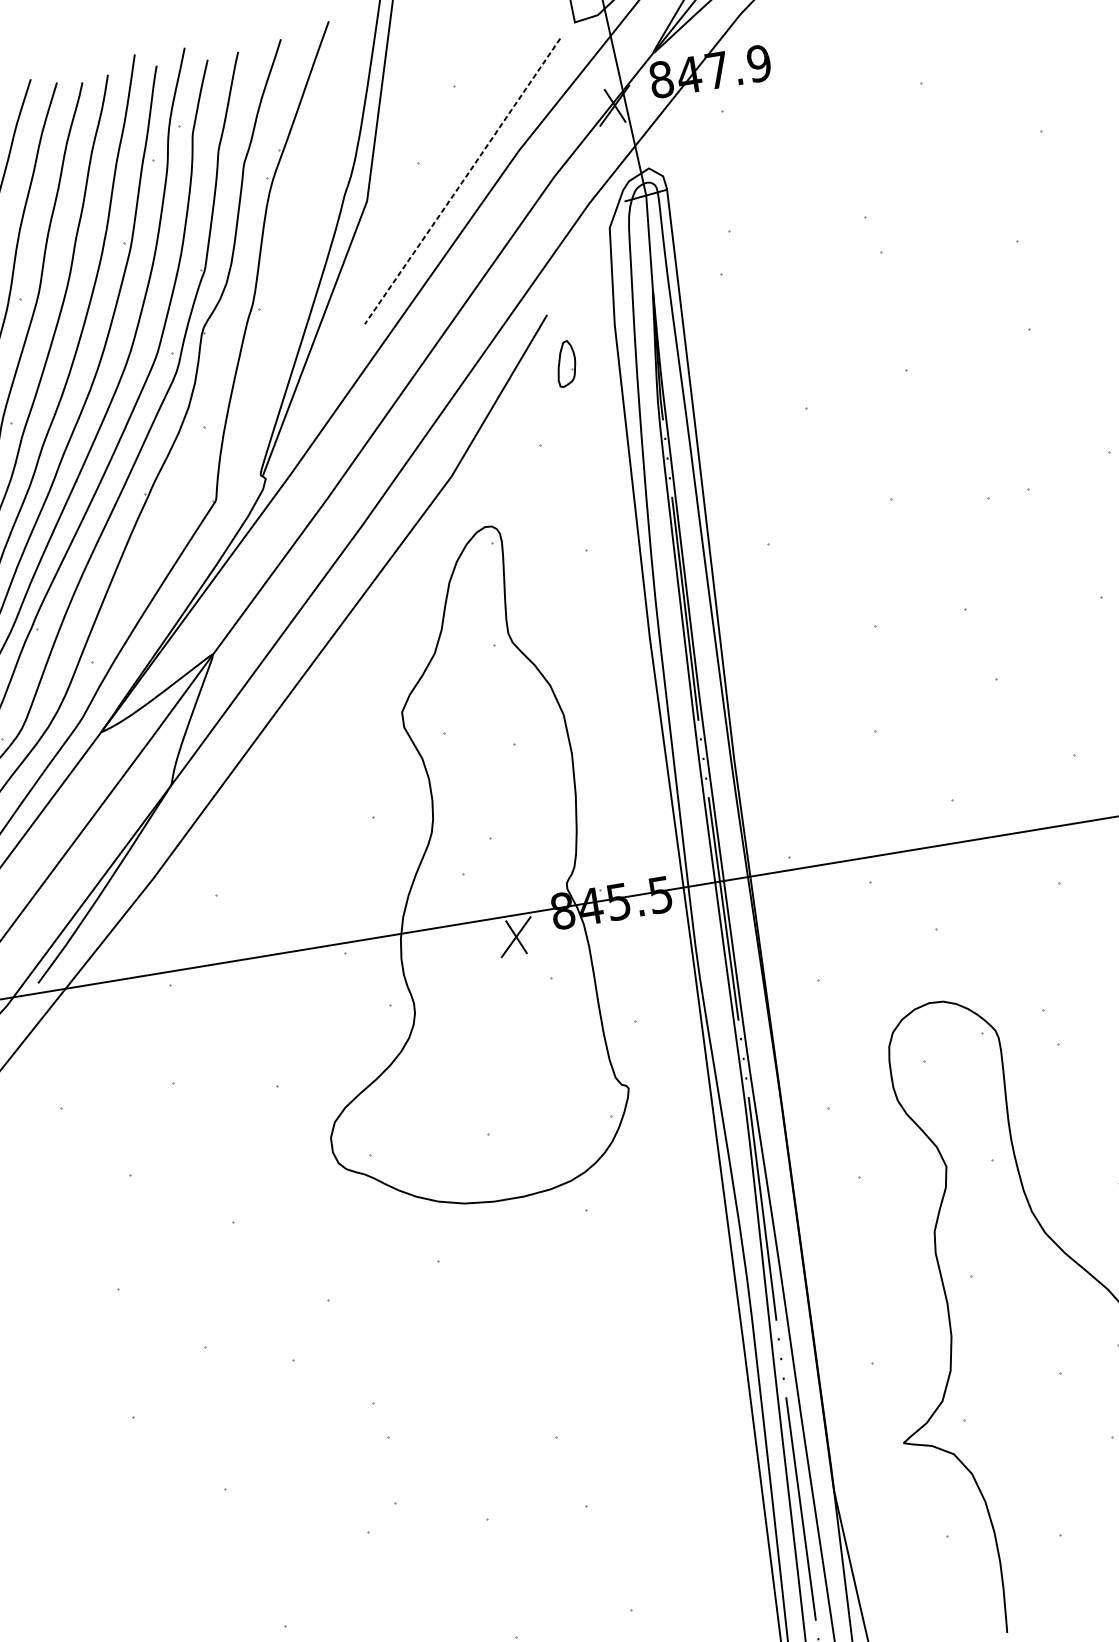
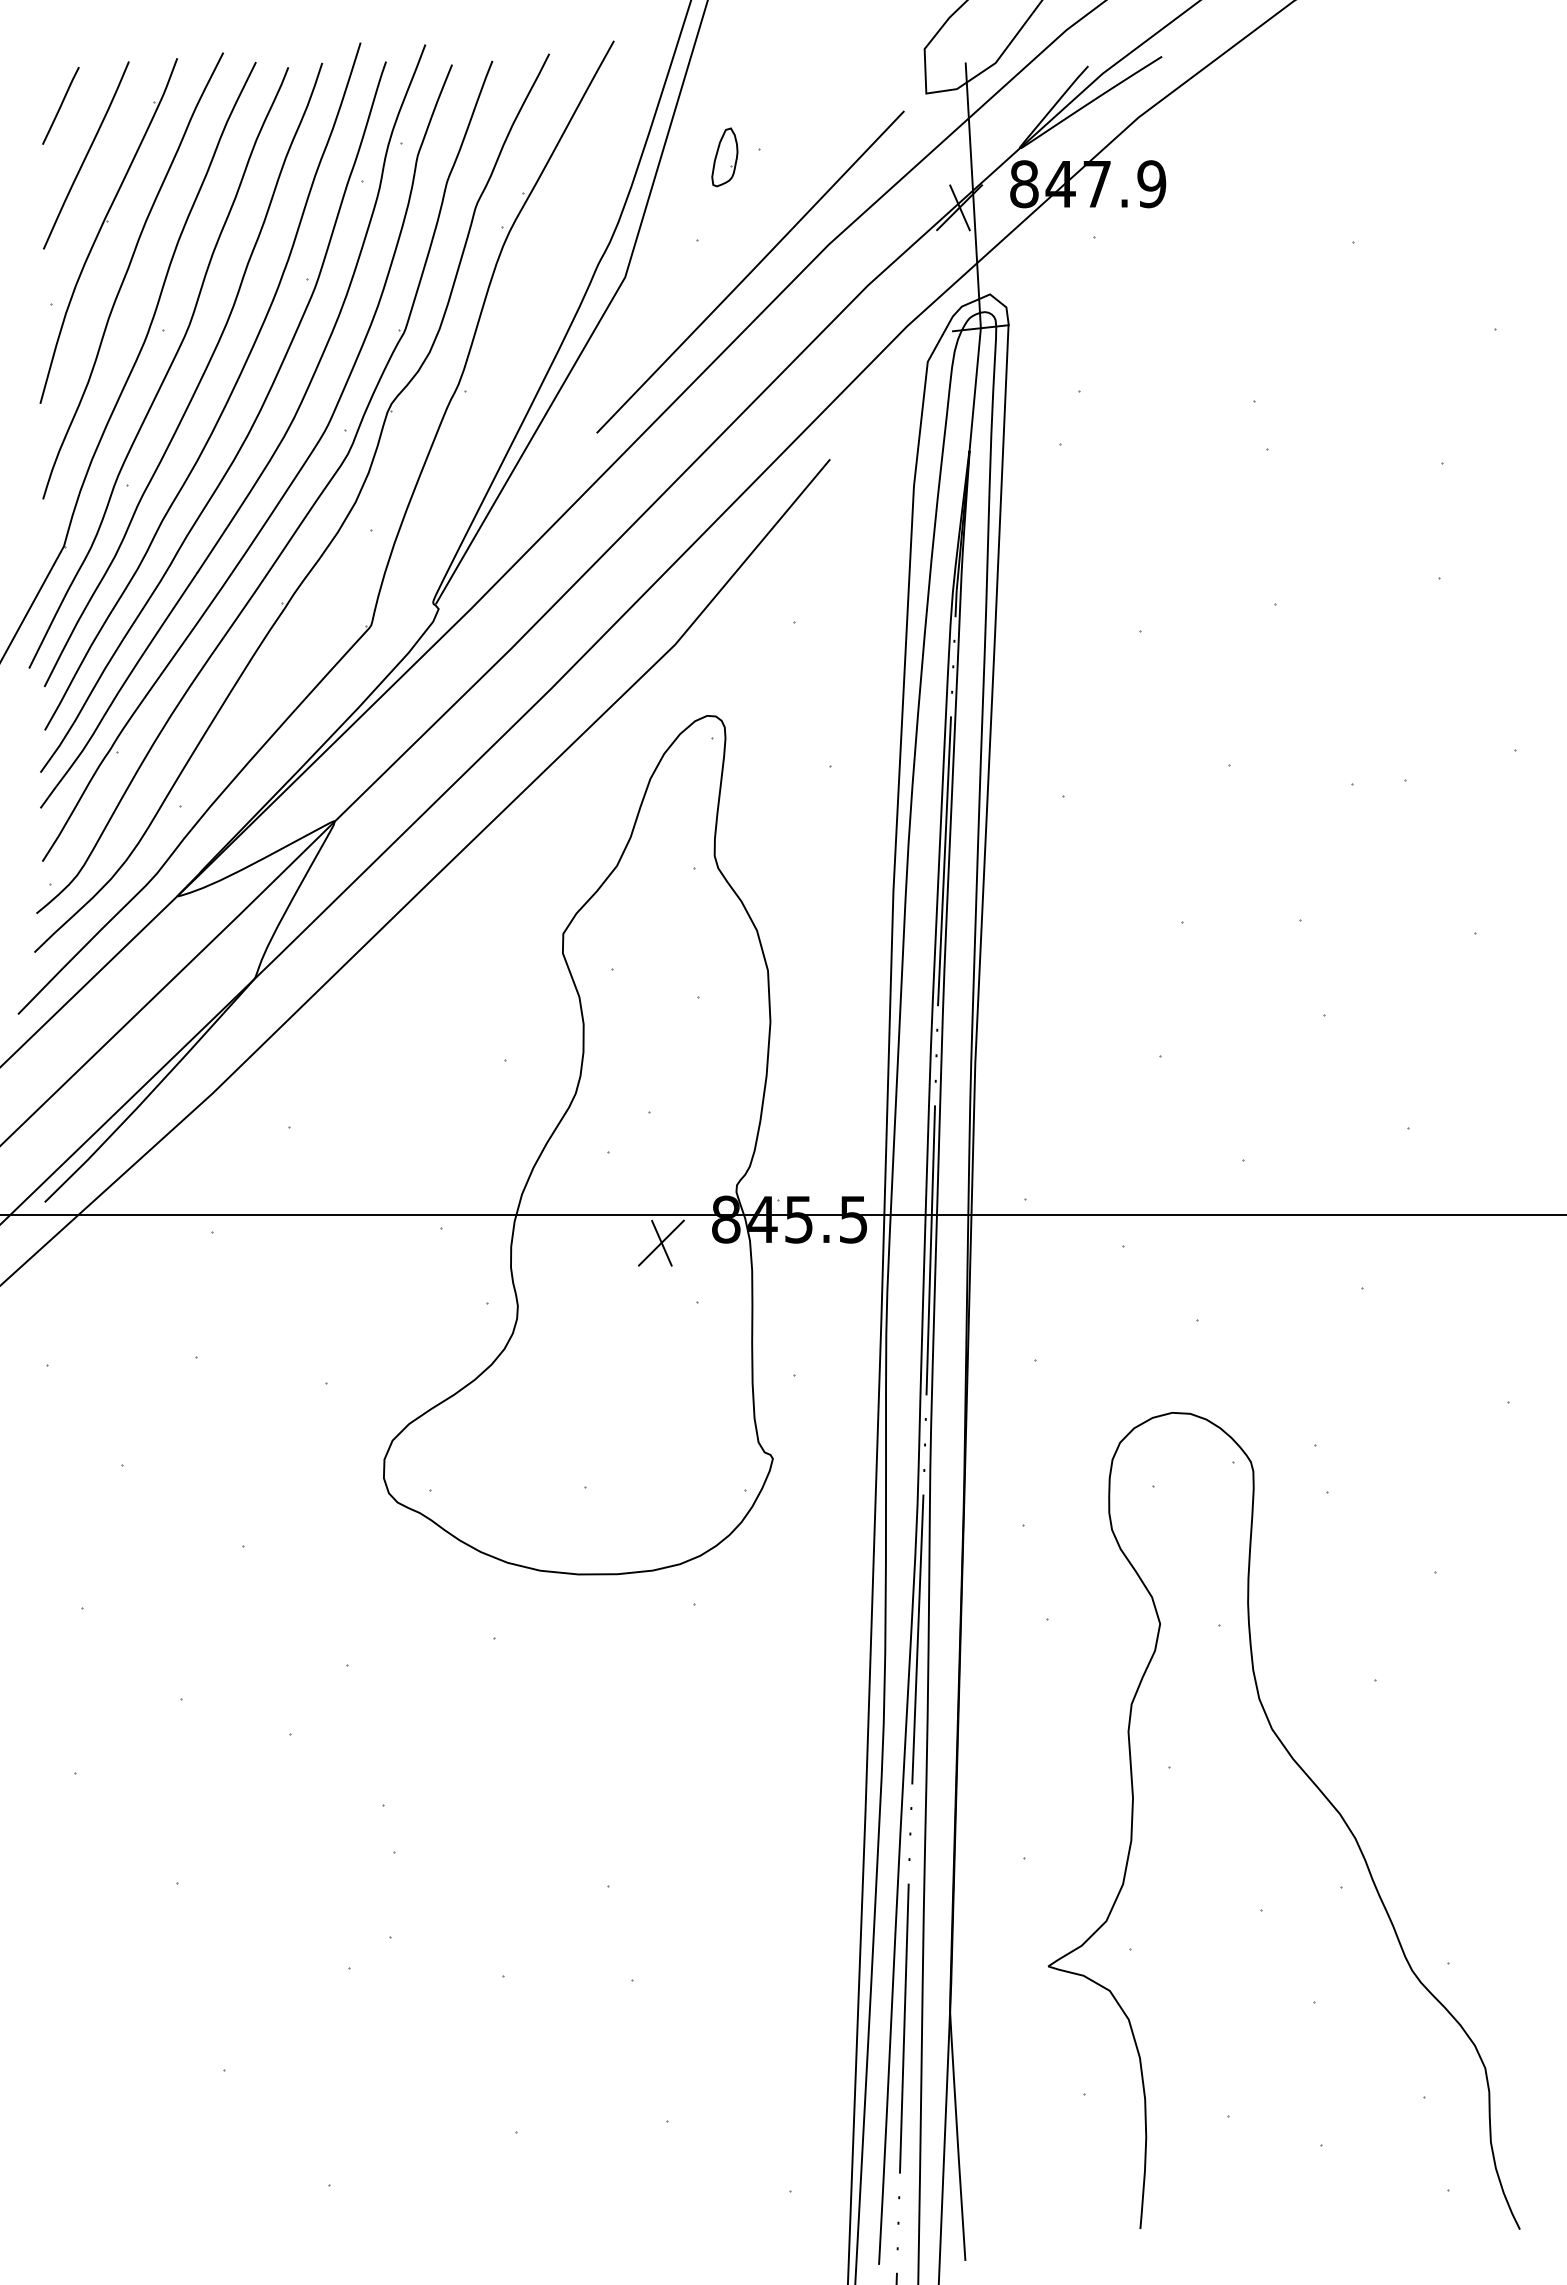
line: (462, 181) -> (750, 272), dashed -> solid
part: (565, 364) -> (724, 157), moved

